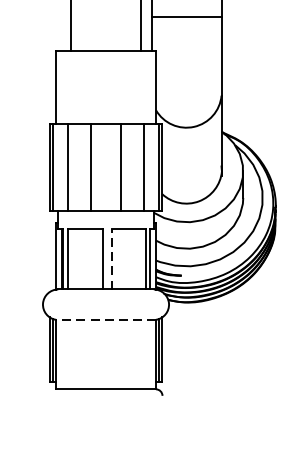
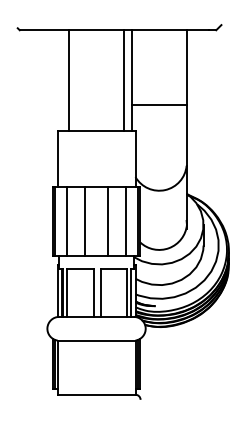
line: (111, 259) -> (100, 293), dashed -> solid
line: (105, 319) -> (96, 340), dashed -> solid

